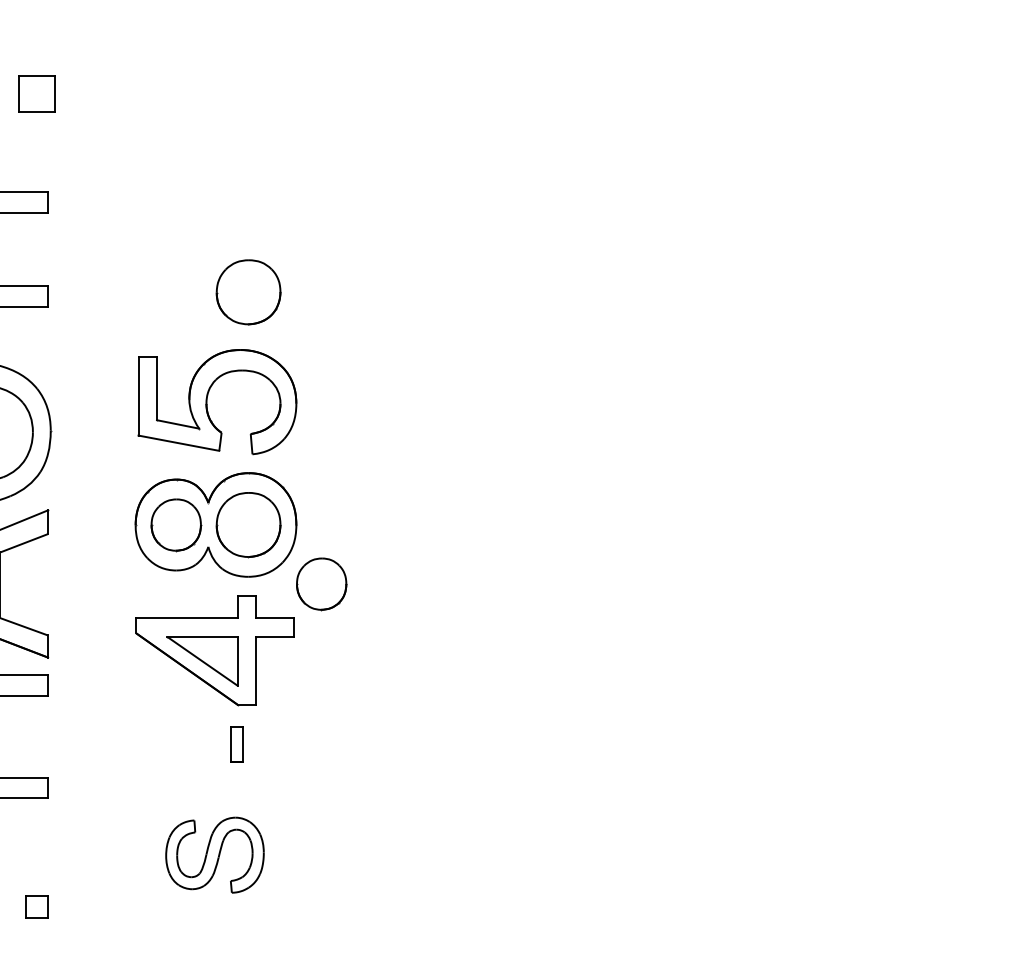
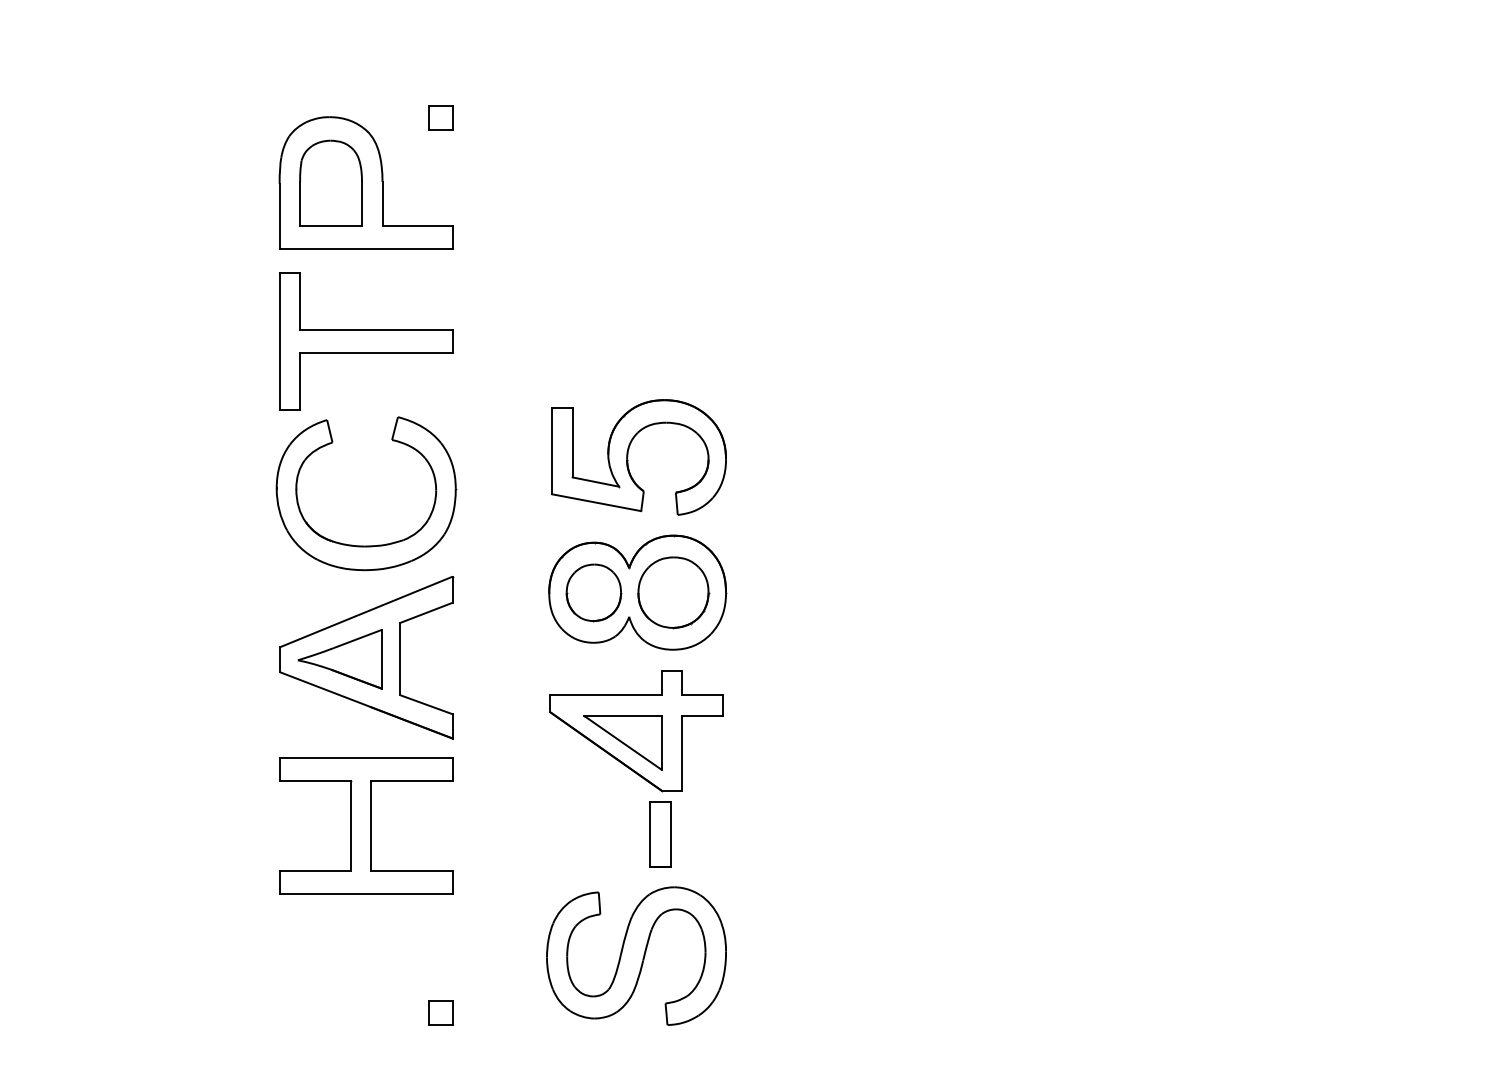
part: (36, 93) -> (440, 117), size x0.62
part: (248, 292) -> (673, 336), removed
part: (321, 583) -> (753, 657), removed
part: (236, 744) -> (660, 834), size x1.67
part: (214, 854) -> (636, 955), size x1.67

